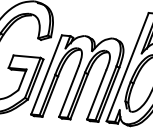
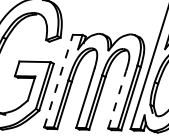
line: (46, 74) -> (58, 80), solid -> dashed
line: (96, 94) -> (116, 99), solid -> dashed

